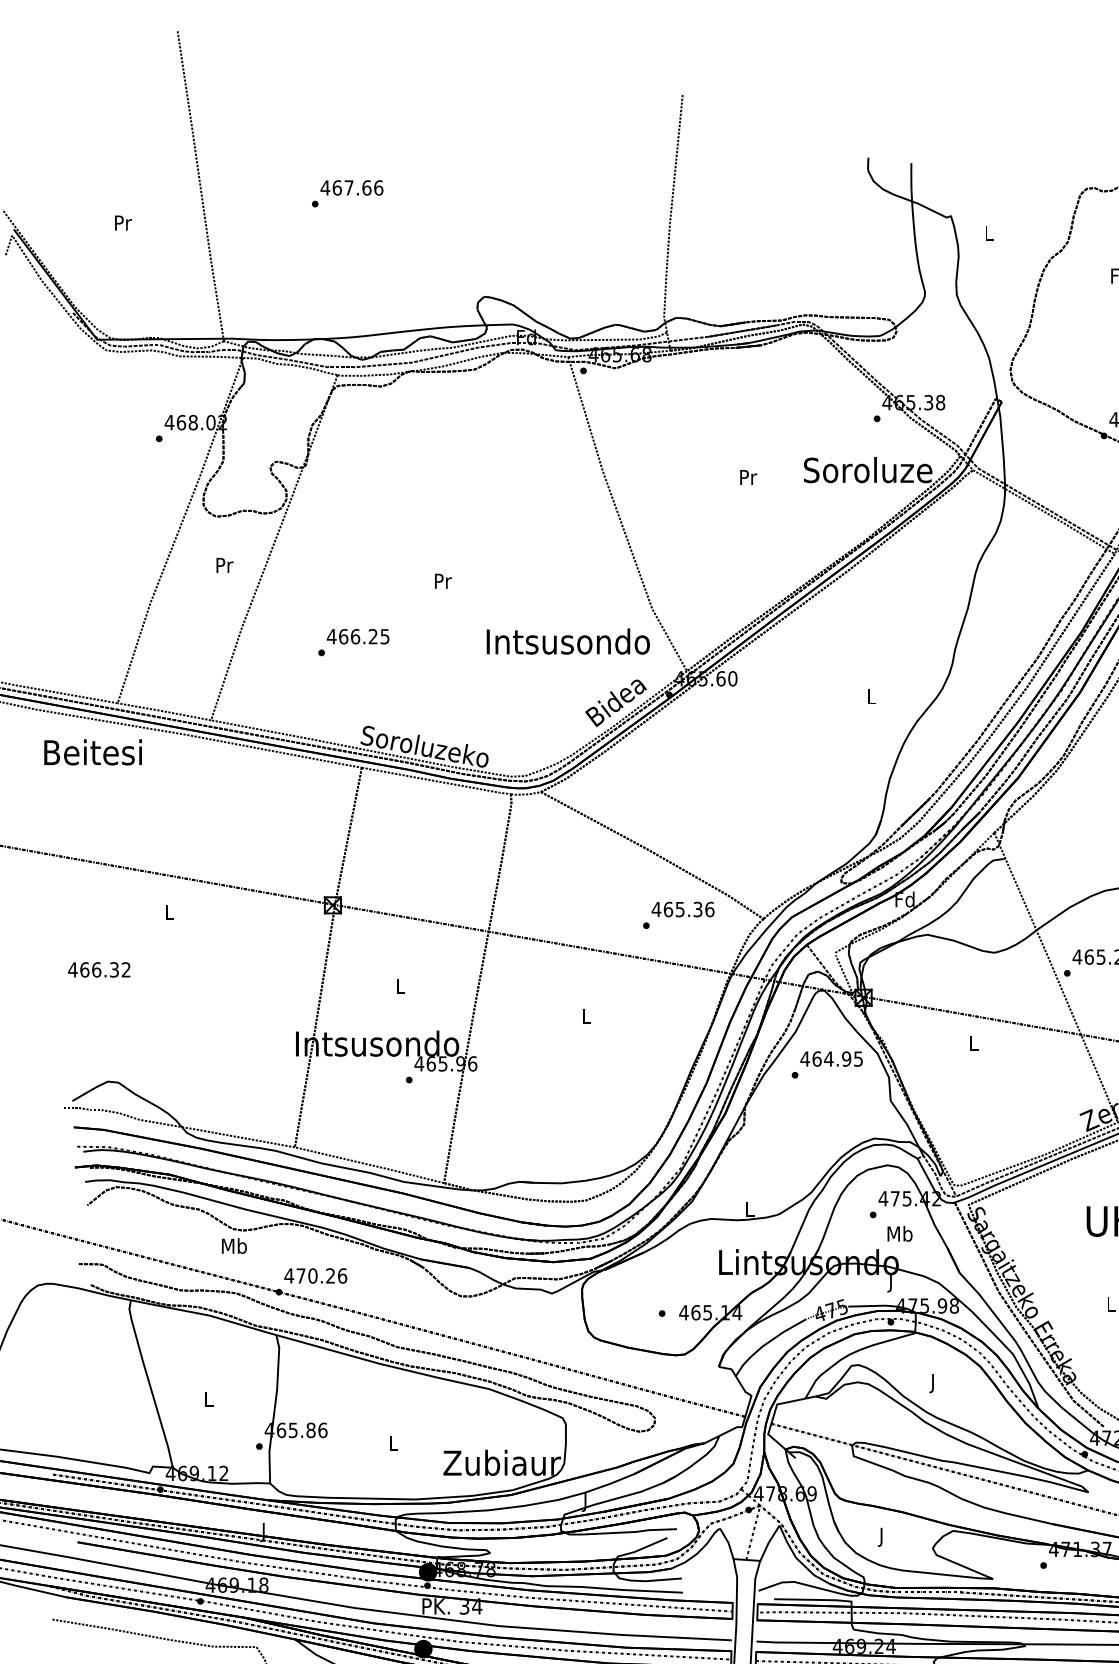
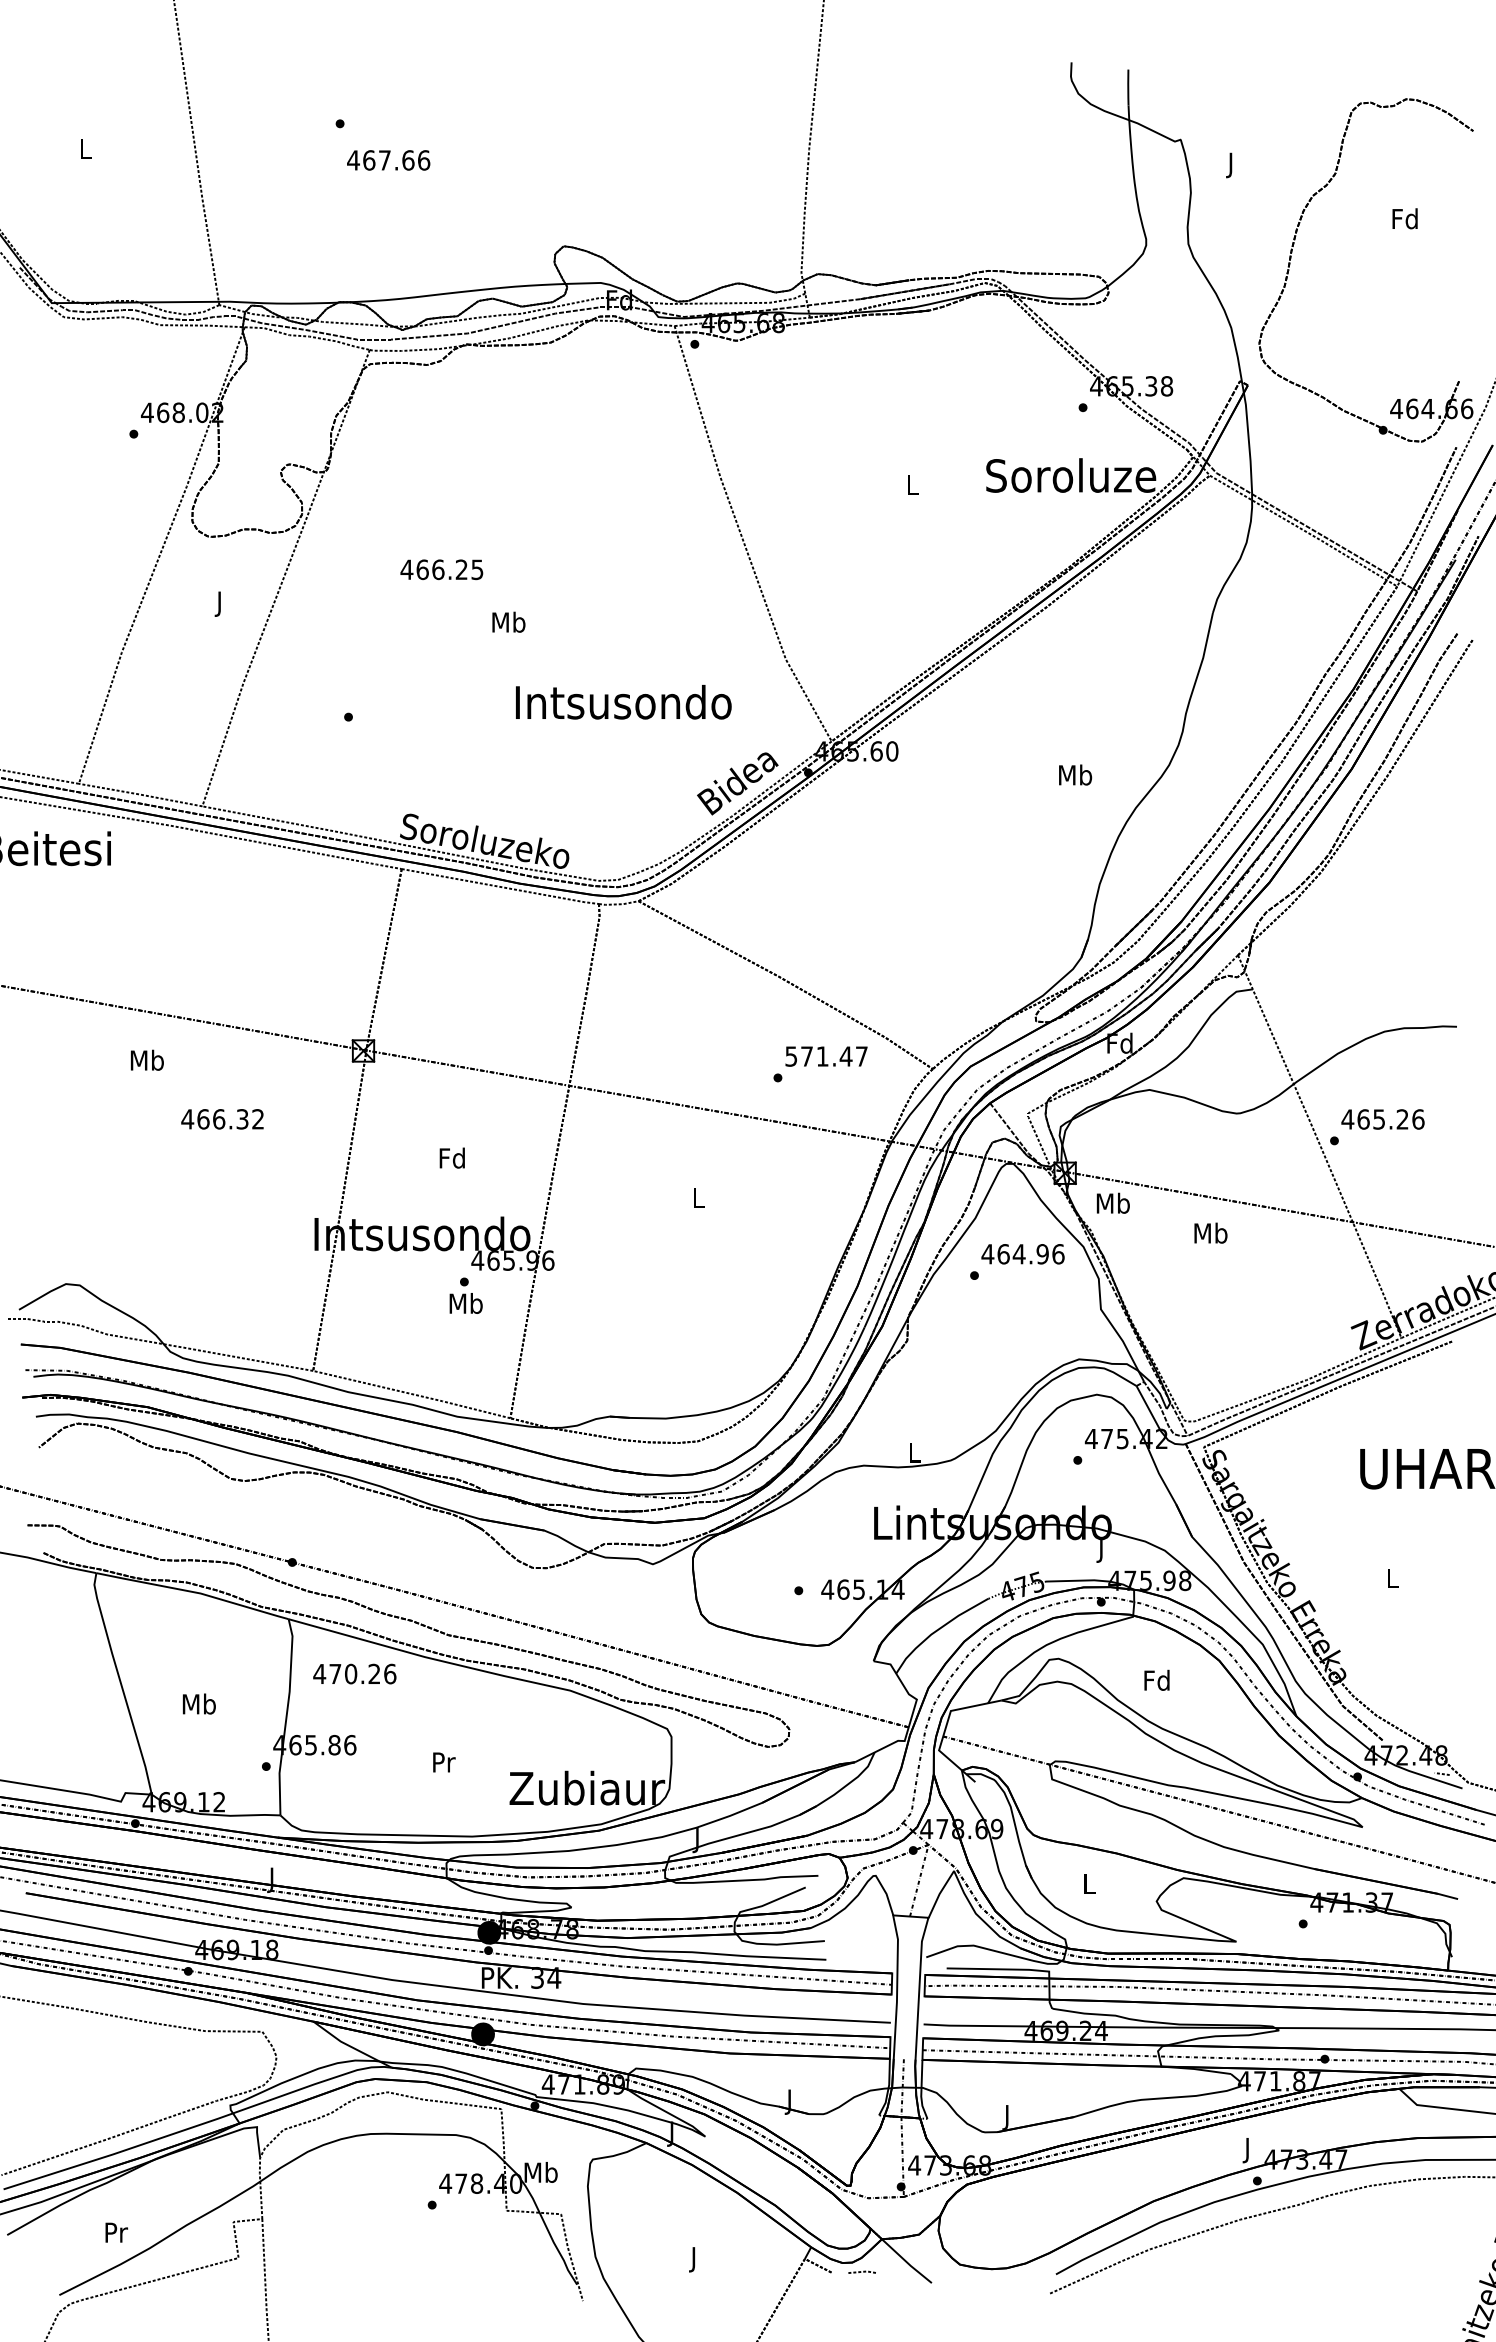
text: (351, 188) -> (388, 160), moved
text: (123, 222) -> (86, 148), Pr -> L
text: (989, 235) -> (1231, 165), L -> J
text: (748, 477) -> (913, 485), Pr -> L
text: (224, 566) -> (220, 603), Pr -> J
text: (442, 580) -> (508, 621), Pr -> Mb
text: (357, 636) -> (441, 569), moved
text: (568, 641) -> (623, 702), moved
text: (871, 696) -> (1075, 774), L -> Mb
text: (683, 909) -> (826, 1056), 465.36 -> 571.47
text: (168, 911) -> (146, 1059), L -> Mb
text: (99, 970) -> (222, 1119), moved
text: (399, 985) -> (451, 1157), L -> Fd
text: (973, 1042) -> (1210, 1232), L -> Mb
text: (858, 1059) -> (1058, 1254), 464.95 -> 464.96
text: (899, 1233) -> (1112, 1202), moved
text: (233, 1246) -> (465, 1303), moved
text: (315, 1275) -> (354, 1673), moved
text: (932, 1382) -> (1156, 1682), J -> Fd
text: (208, 1398) -> (198, 1703), L -> Mb
text: (394, 1443) -> (444, 1762), L -> Pr
text: (882, 1537) -> (1089, 1886), J -> L

